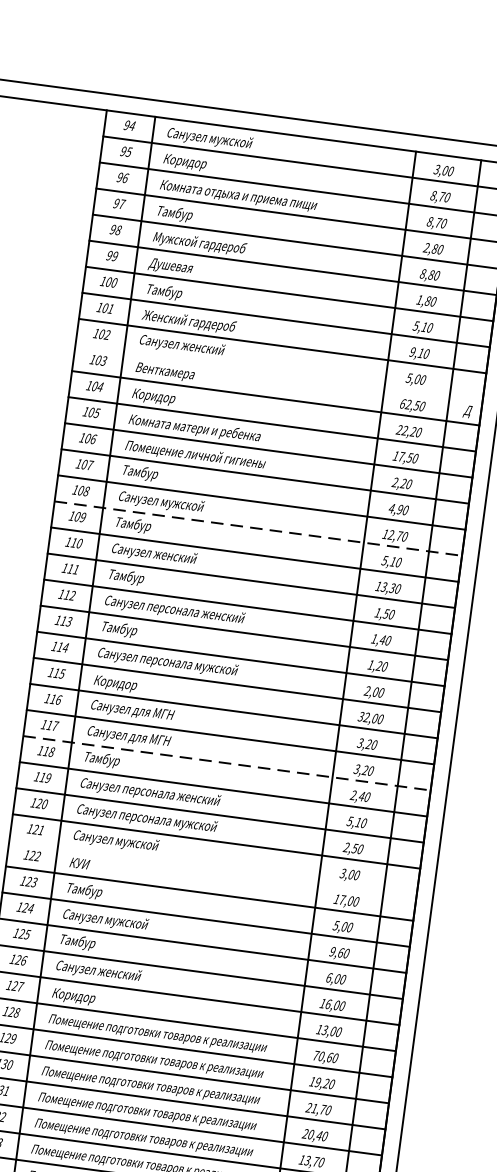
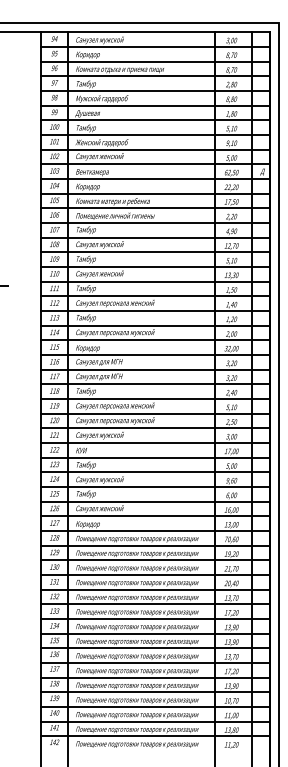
line: (279, 372) -> (155, 164), added
line: (258, 529) -> (155, 252), dashed -> solid
line: (226, 763) -> (155, 384), dashed -> solid
line: (213, 866) -> (155, 442), added

